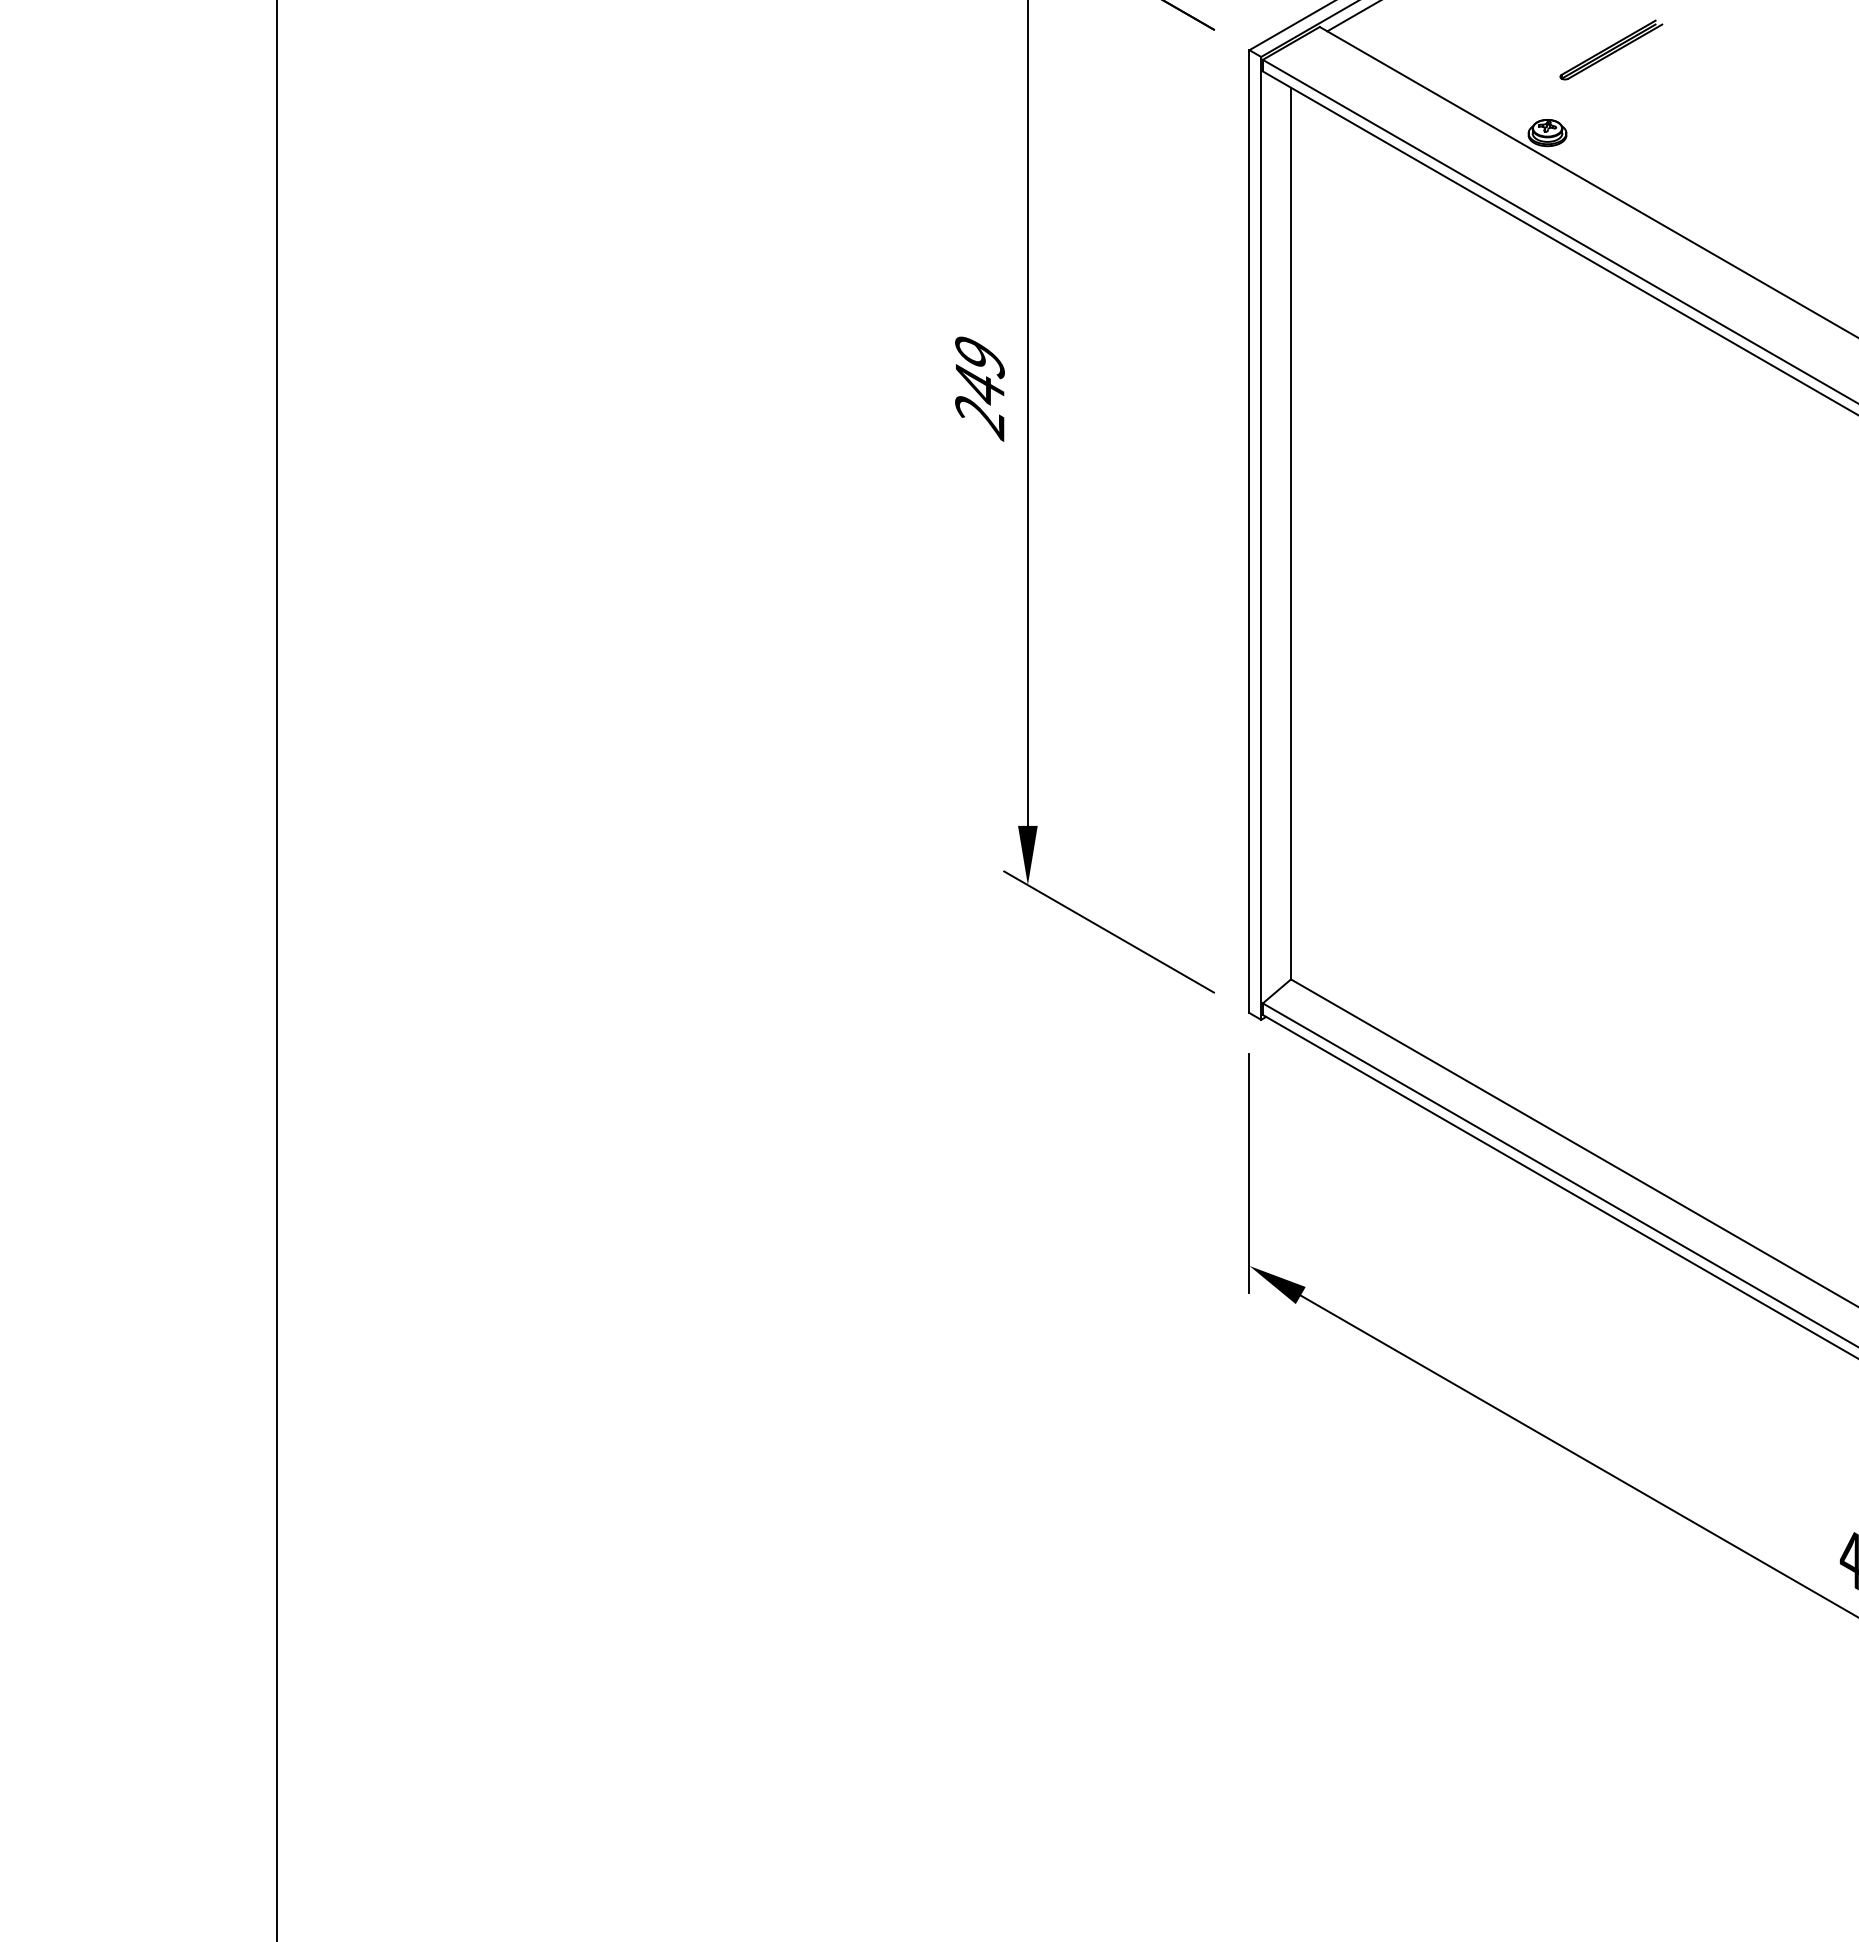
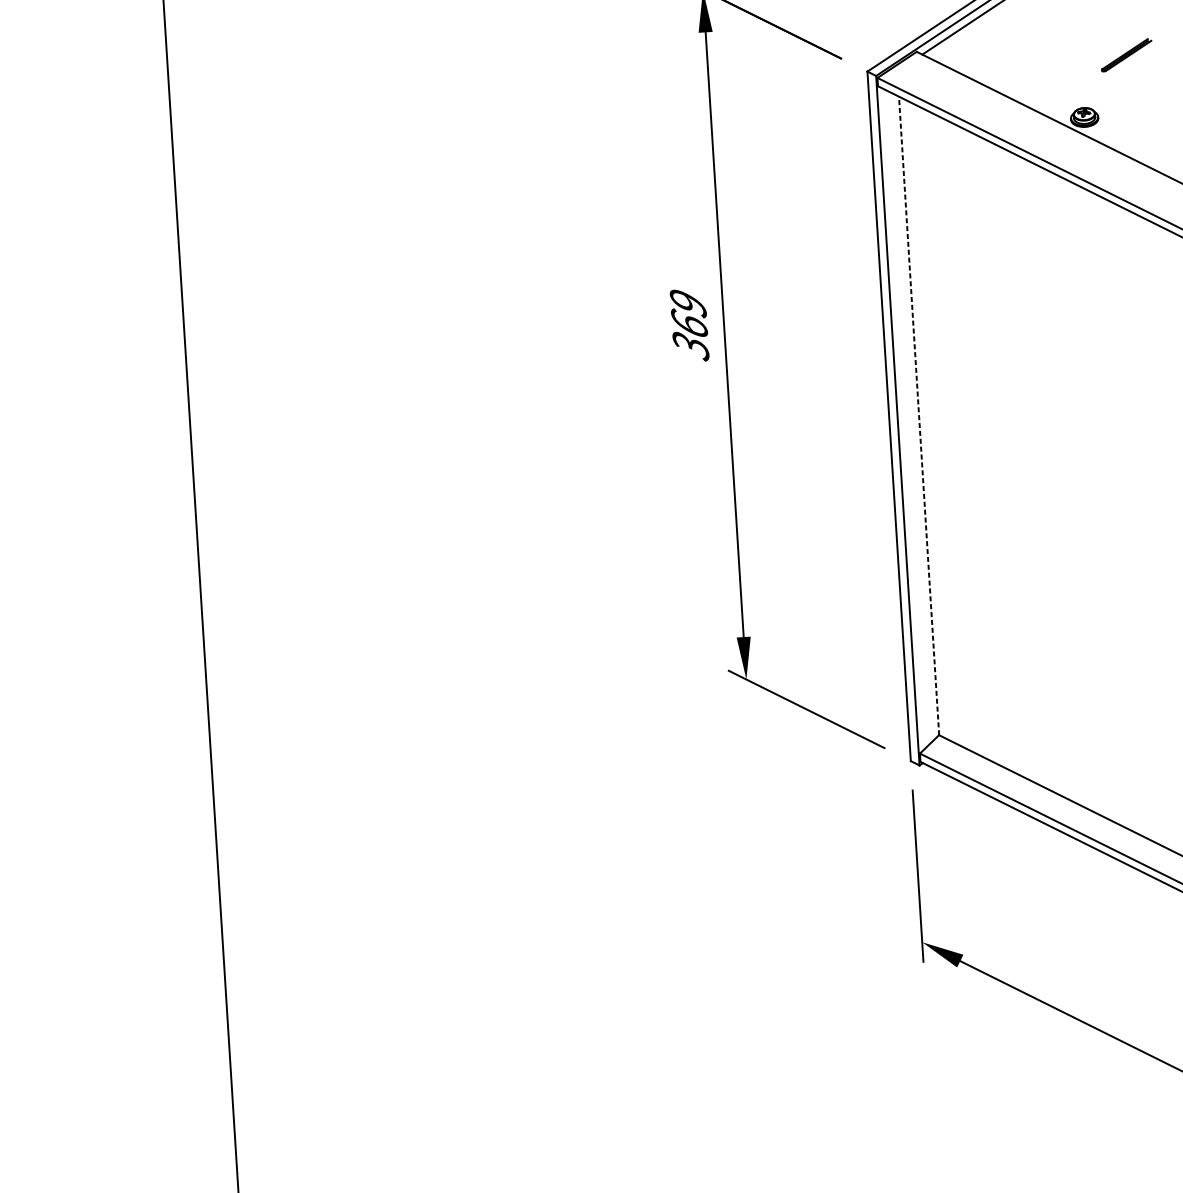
part: (1611, 49) -> (1126, 54), size x0.7
text: (979, 401) -> (689, 335), 249 -> 369
line: (1291, 533) -> (919, 415), solid -> dashed

